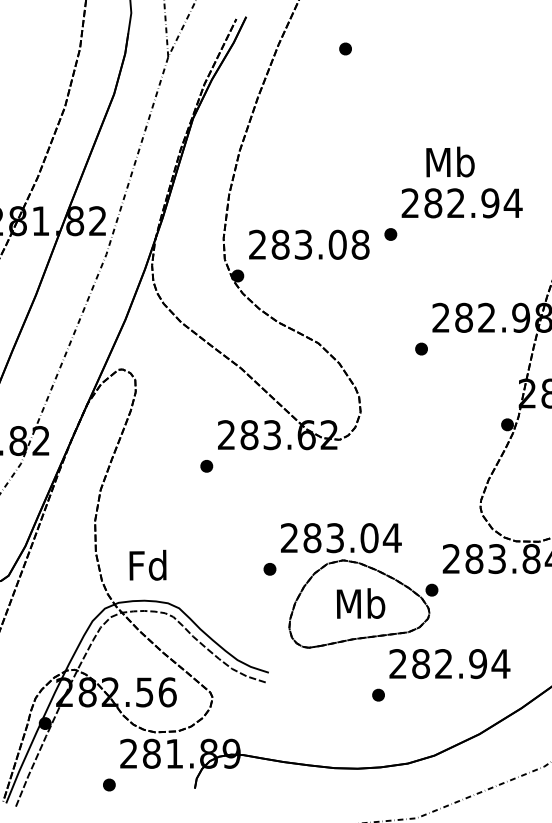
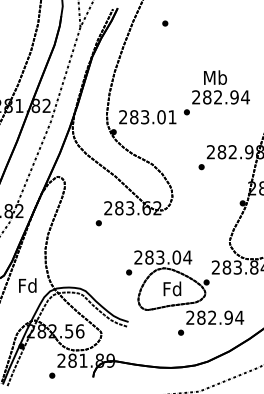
text: (360, 245) -> (172, 117), 283.08 -> 283.01
text: (147, 565) -> (27, 285), moved
text: (360, 602) -> (172, 288), Mb -> Fd

